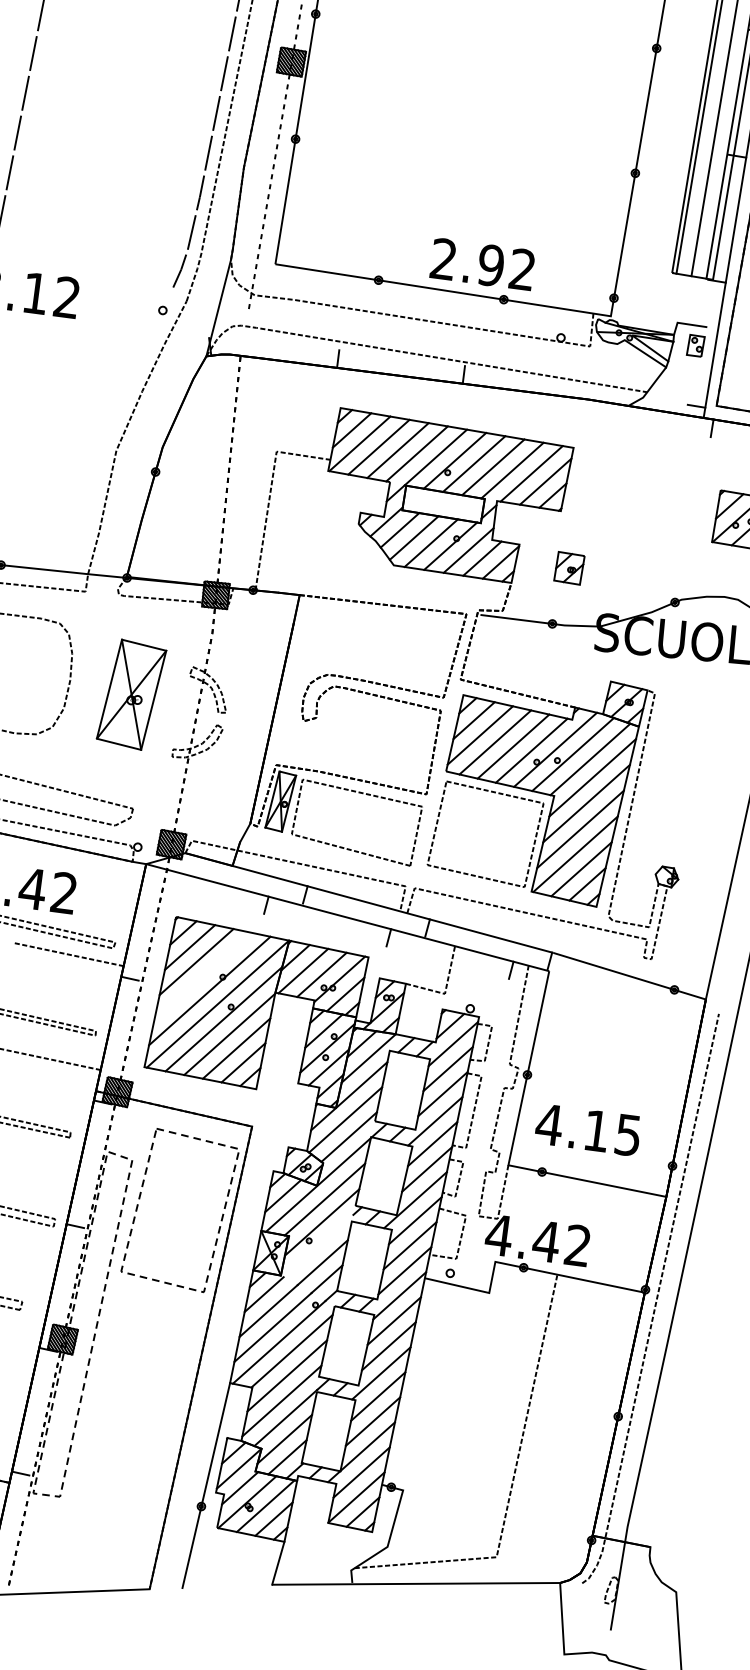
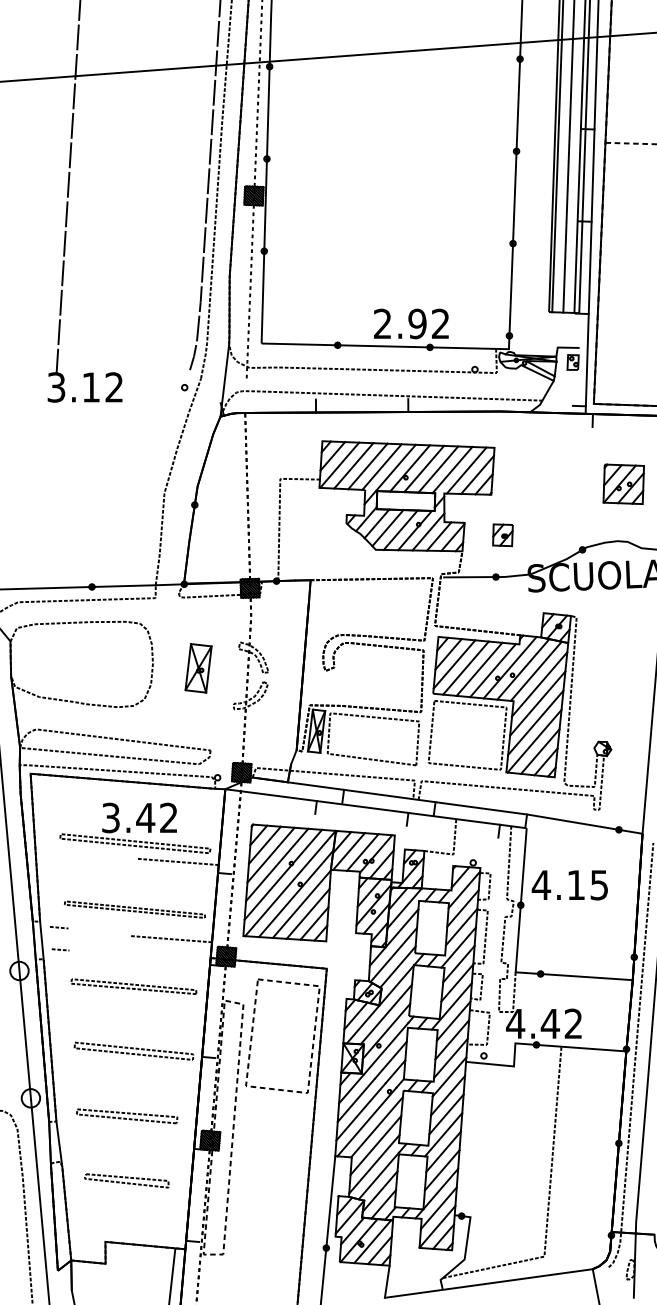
part: (131, 695) -> (198, 668), size x0.62
line: (203, 975) -> (277, 864), added
text: (587, 1130) -> (569, 885), moved
line: (317, 1245) -> (385, 1048), added

